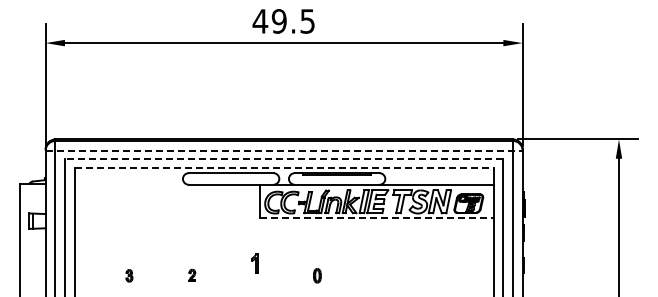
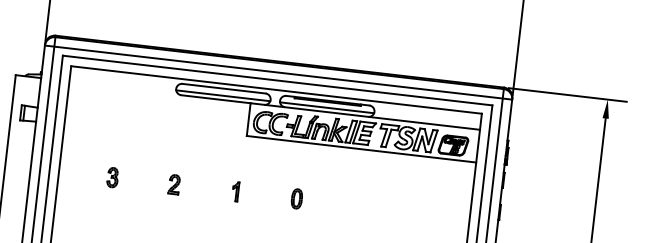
line: (284, 150) -> (278, 72), dashed -> solid
line: (283, 158) -> (277, 80), dashed -> solid
line: (284, 168) -> (276, 90), dashed -> solid
line: (231, 180) -> (223, 95), added
line: (337, 180) -> (327, 107), added
line: (377, 218) -> (362, 149), dashed -> solid
part: (254, 263) -> (235, 191), moved
part: (129, 275) -> (112, 177), size x1.67
part: (192, 275) -> (174, 184), size x1.67
part: (317, 275) -> (297, 198), size x1.43

